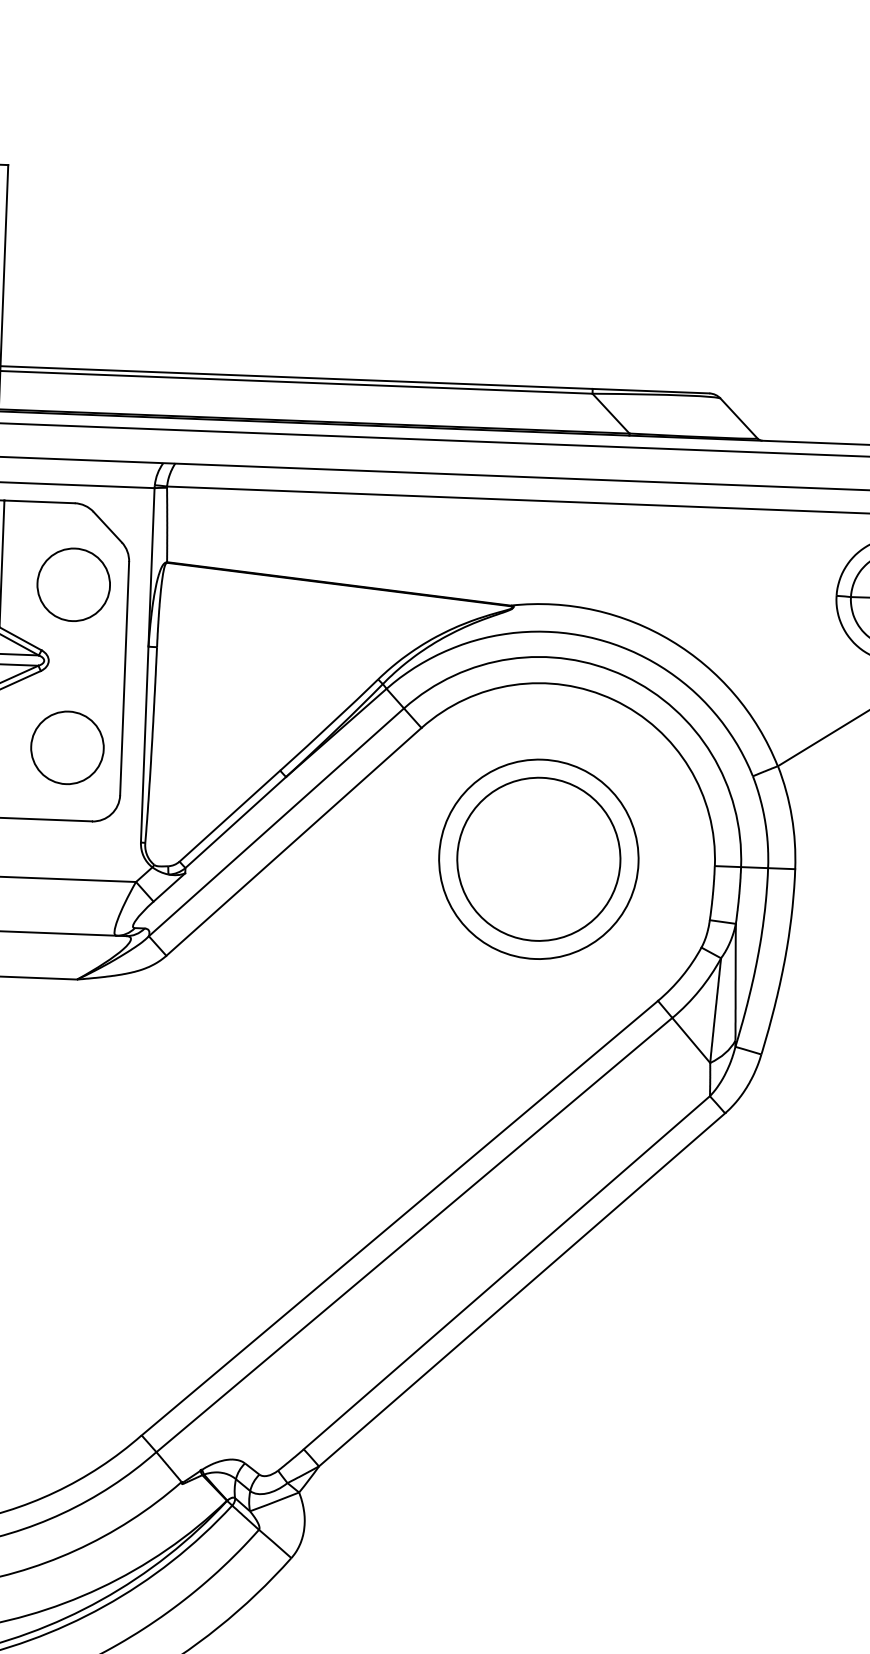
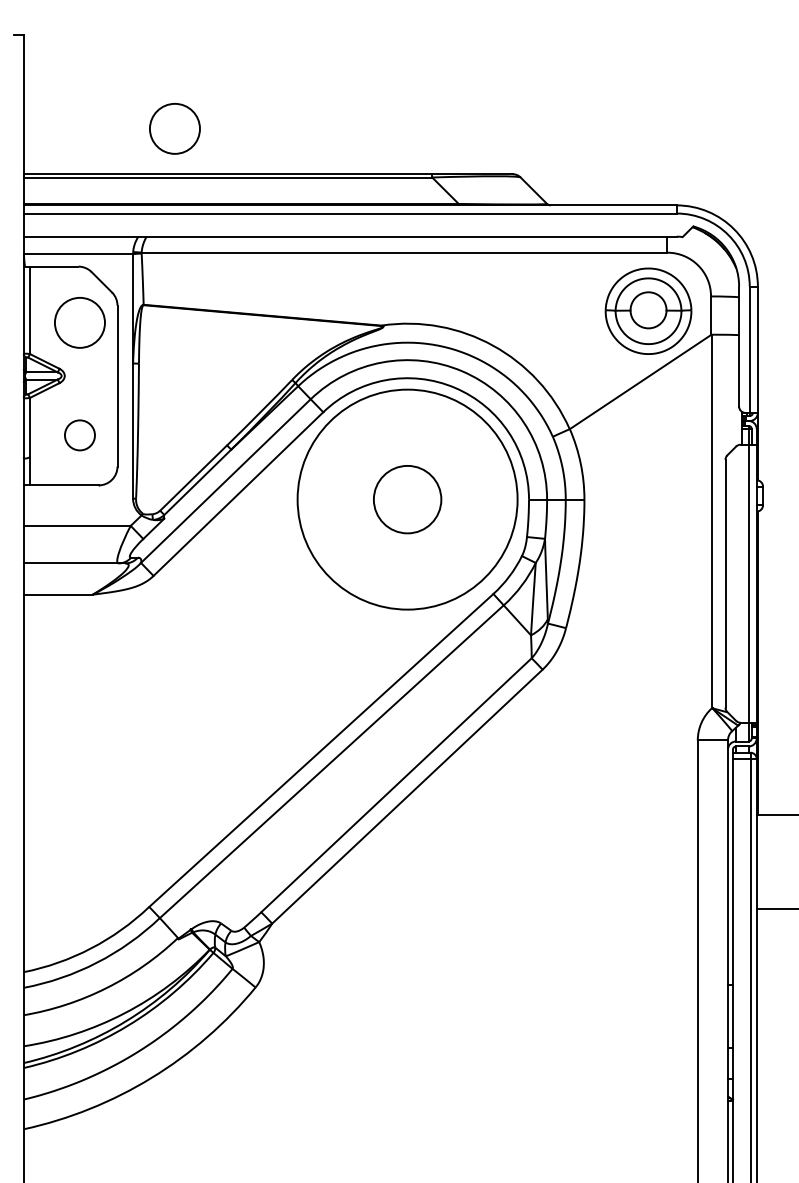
circle: (221, 308) -> (174, 128), added
circle: (66, 748) -> (79, 435), size x0.6
circle: (538, 859) -> (407, 499), size x0.6
circle: (538, 859) -> (407, 499), size x1.6

